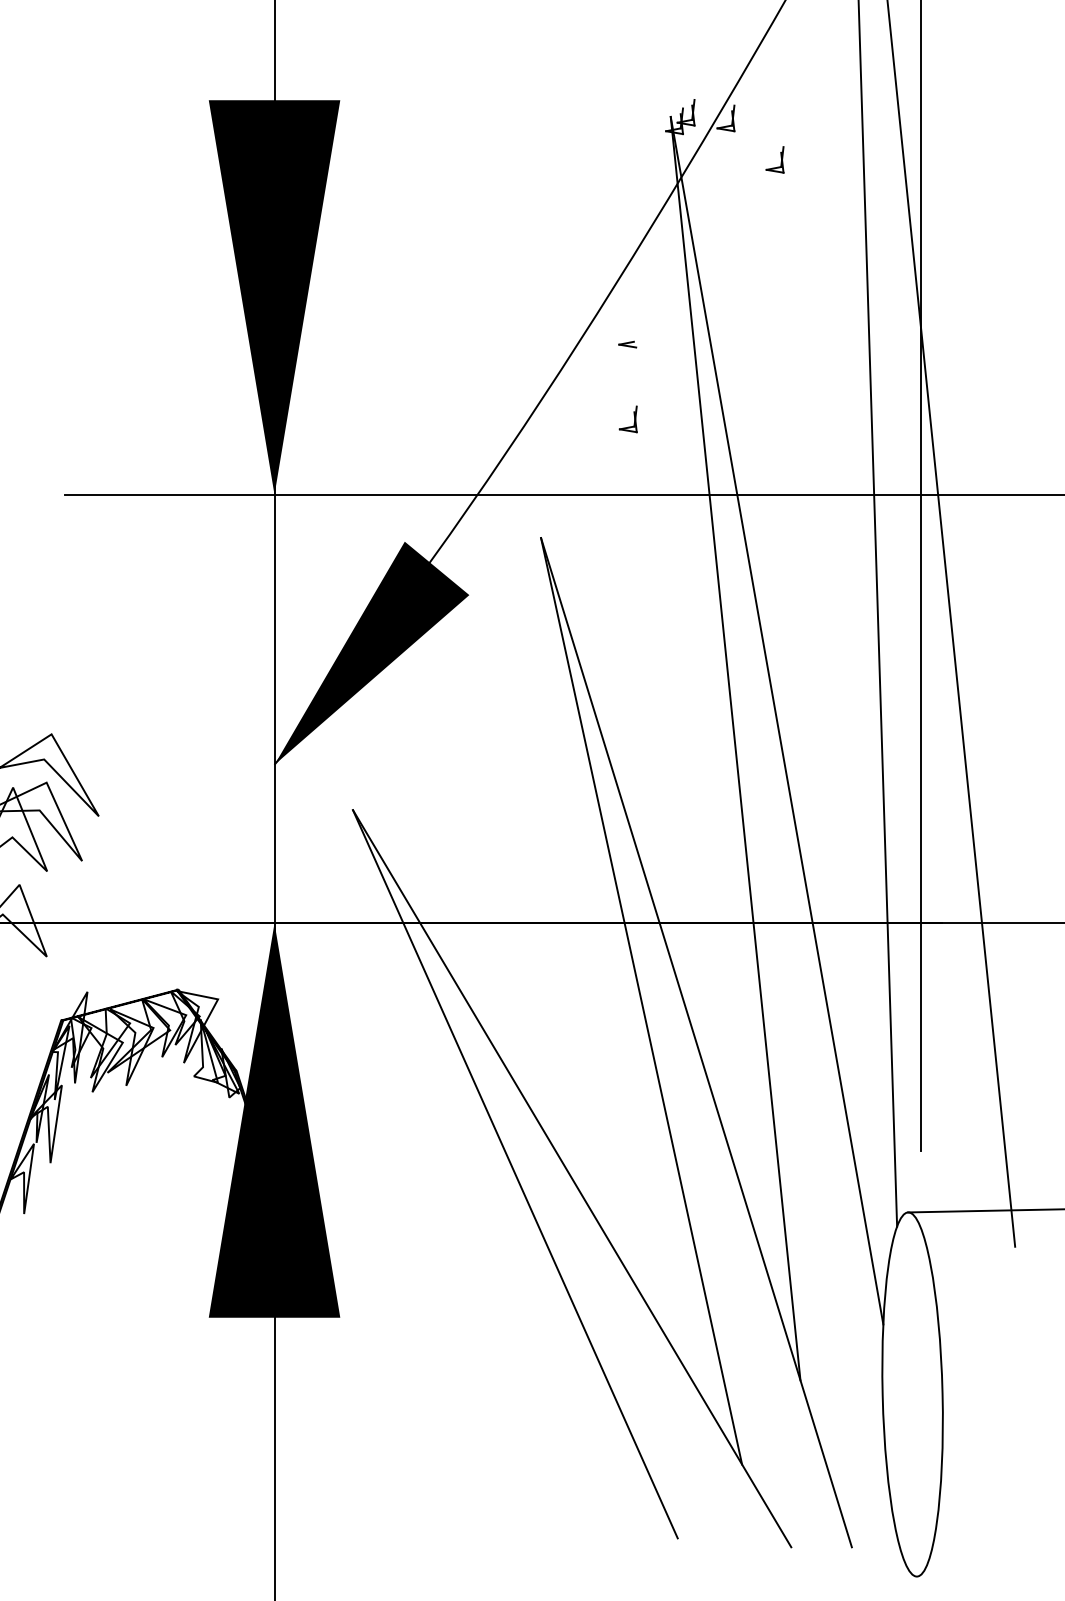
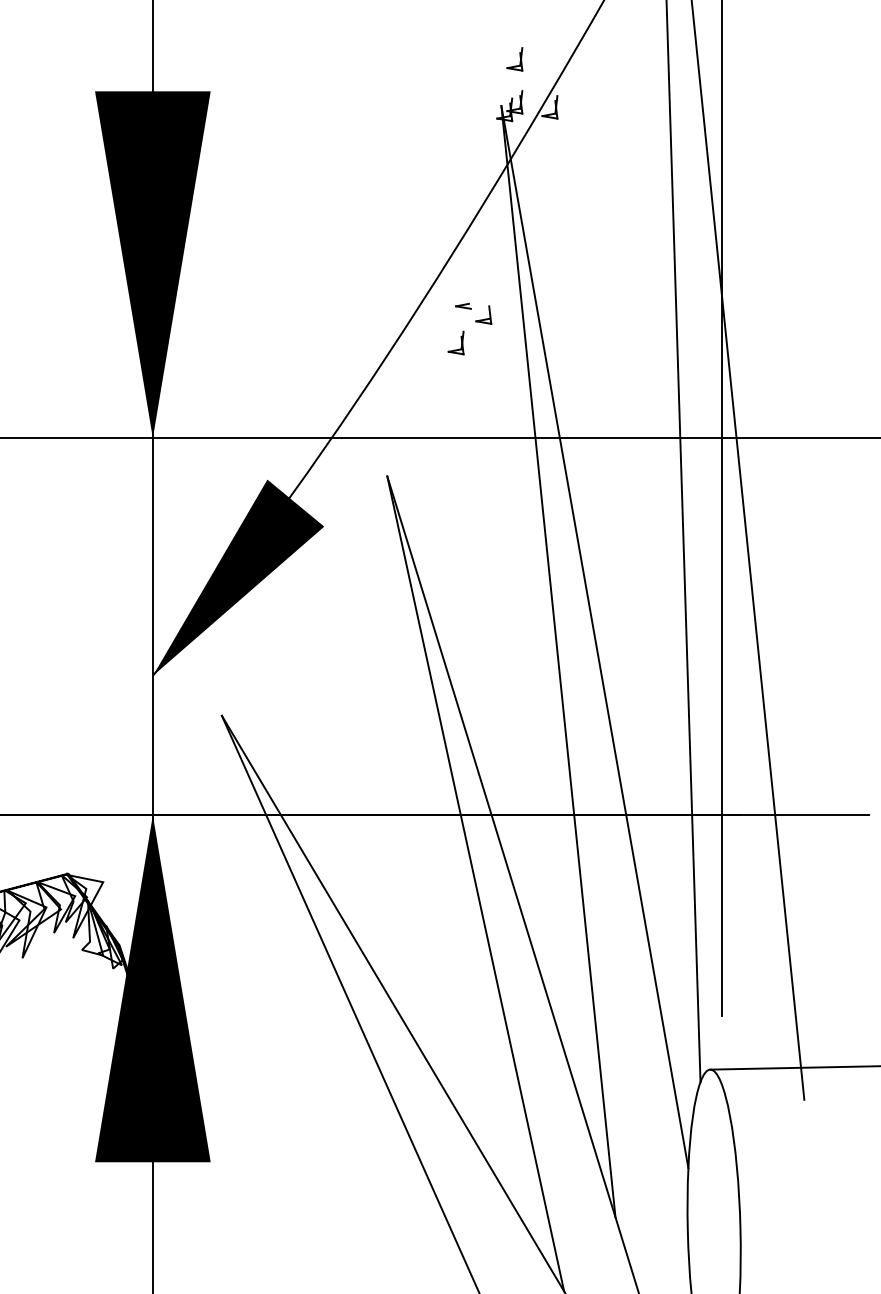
part: (780, 157) -> (519, 57), moved
part: (650, 354) -> (483, 314), added
part: (634, 419) -> (461, 343), moved

